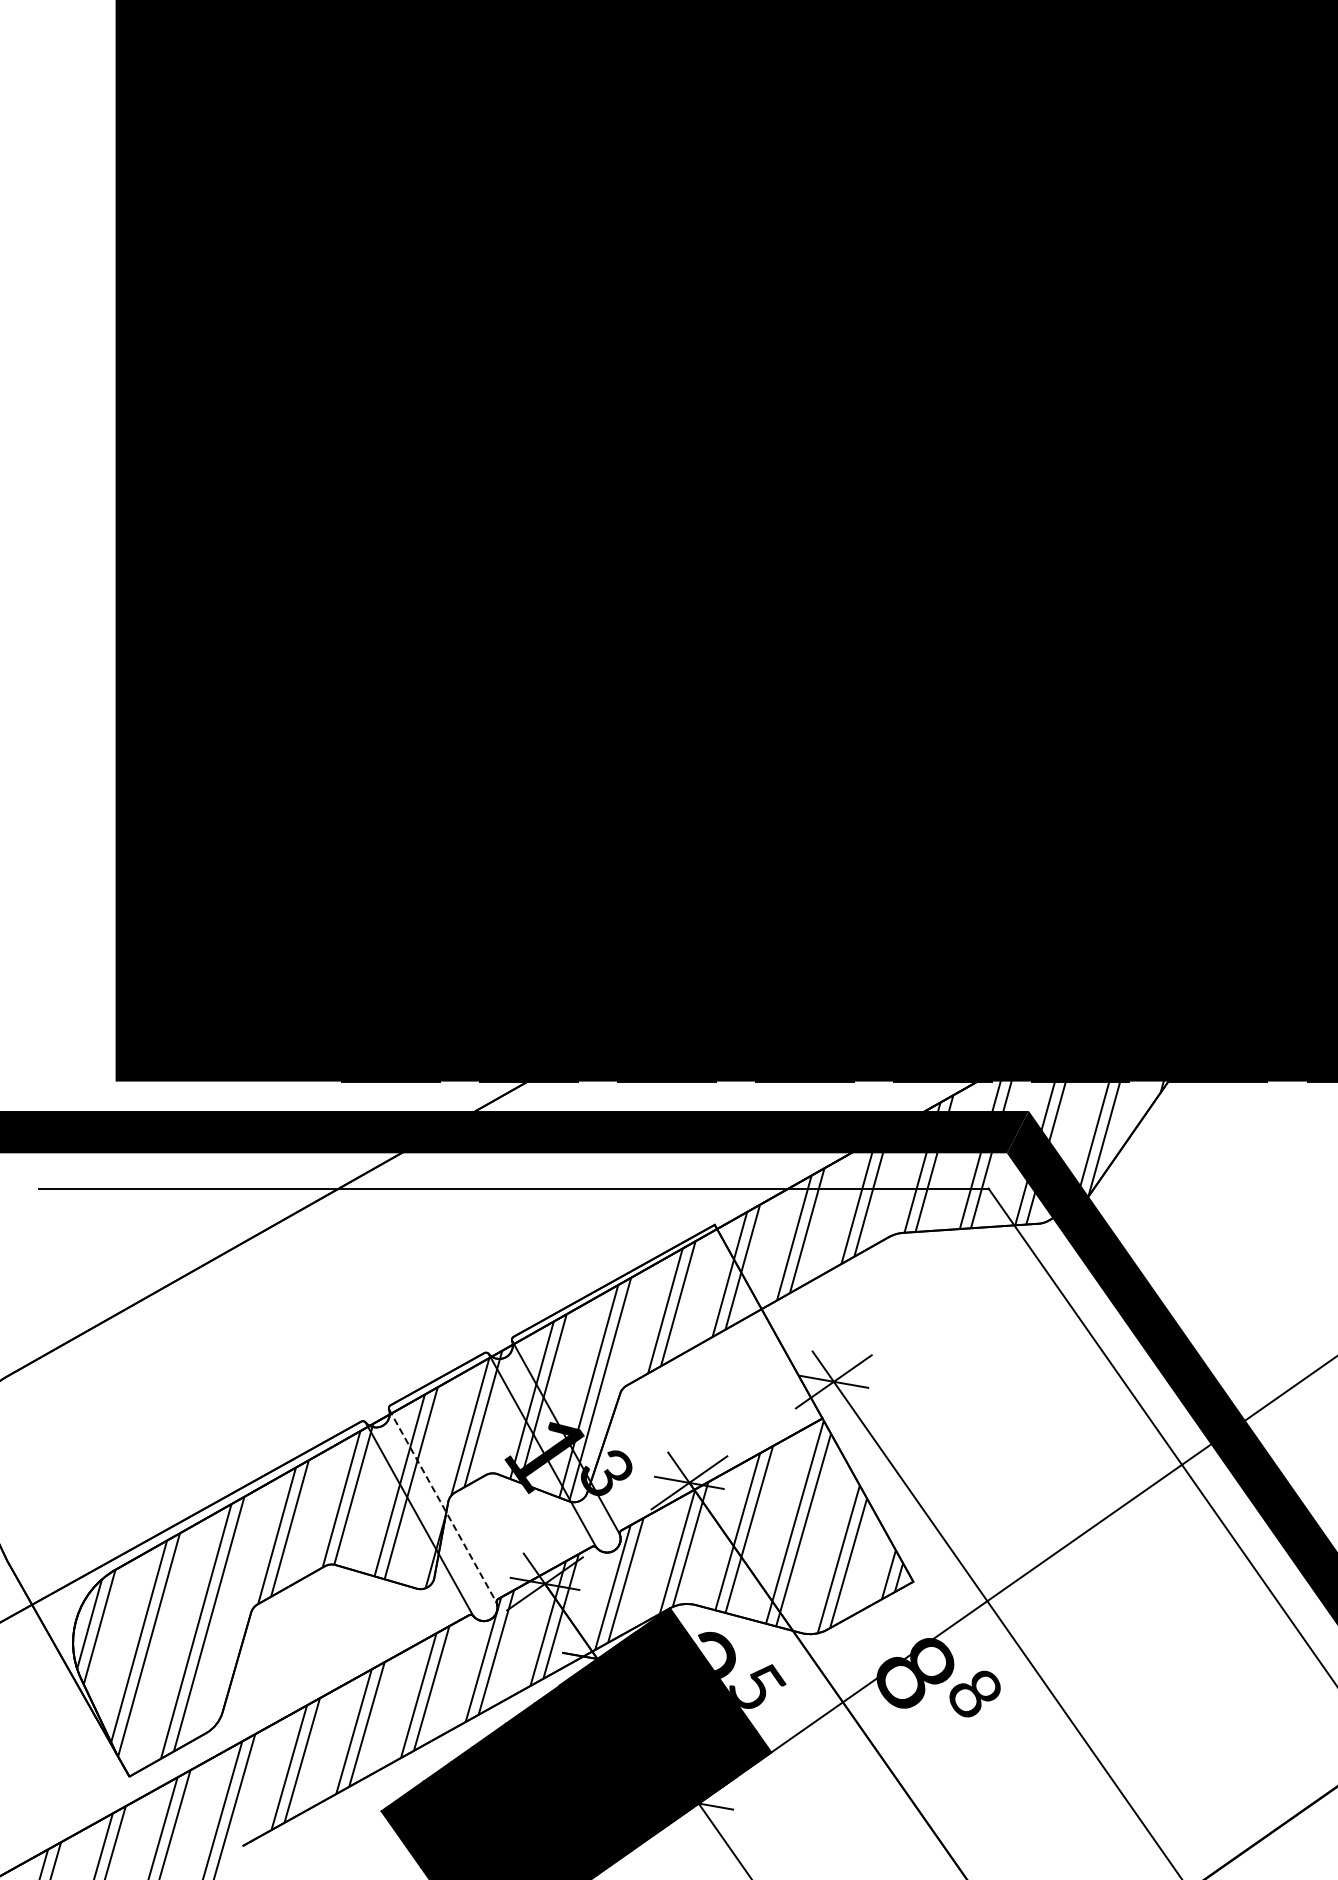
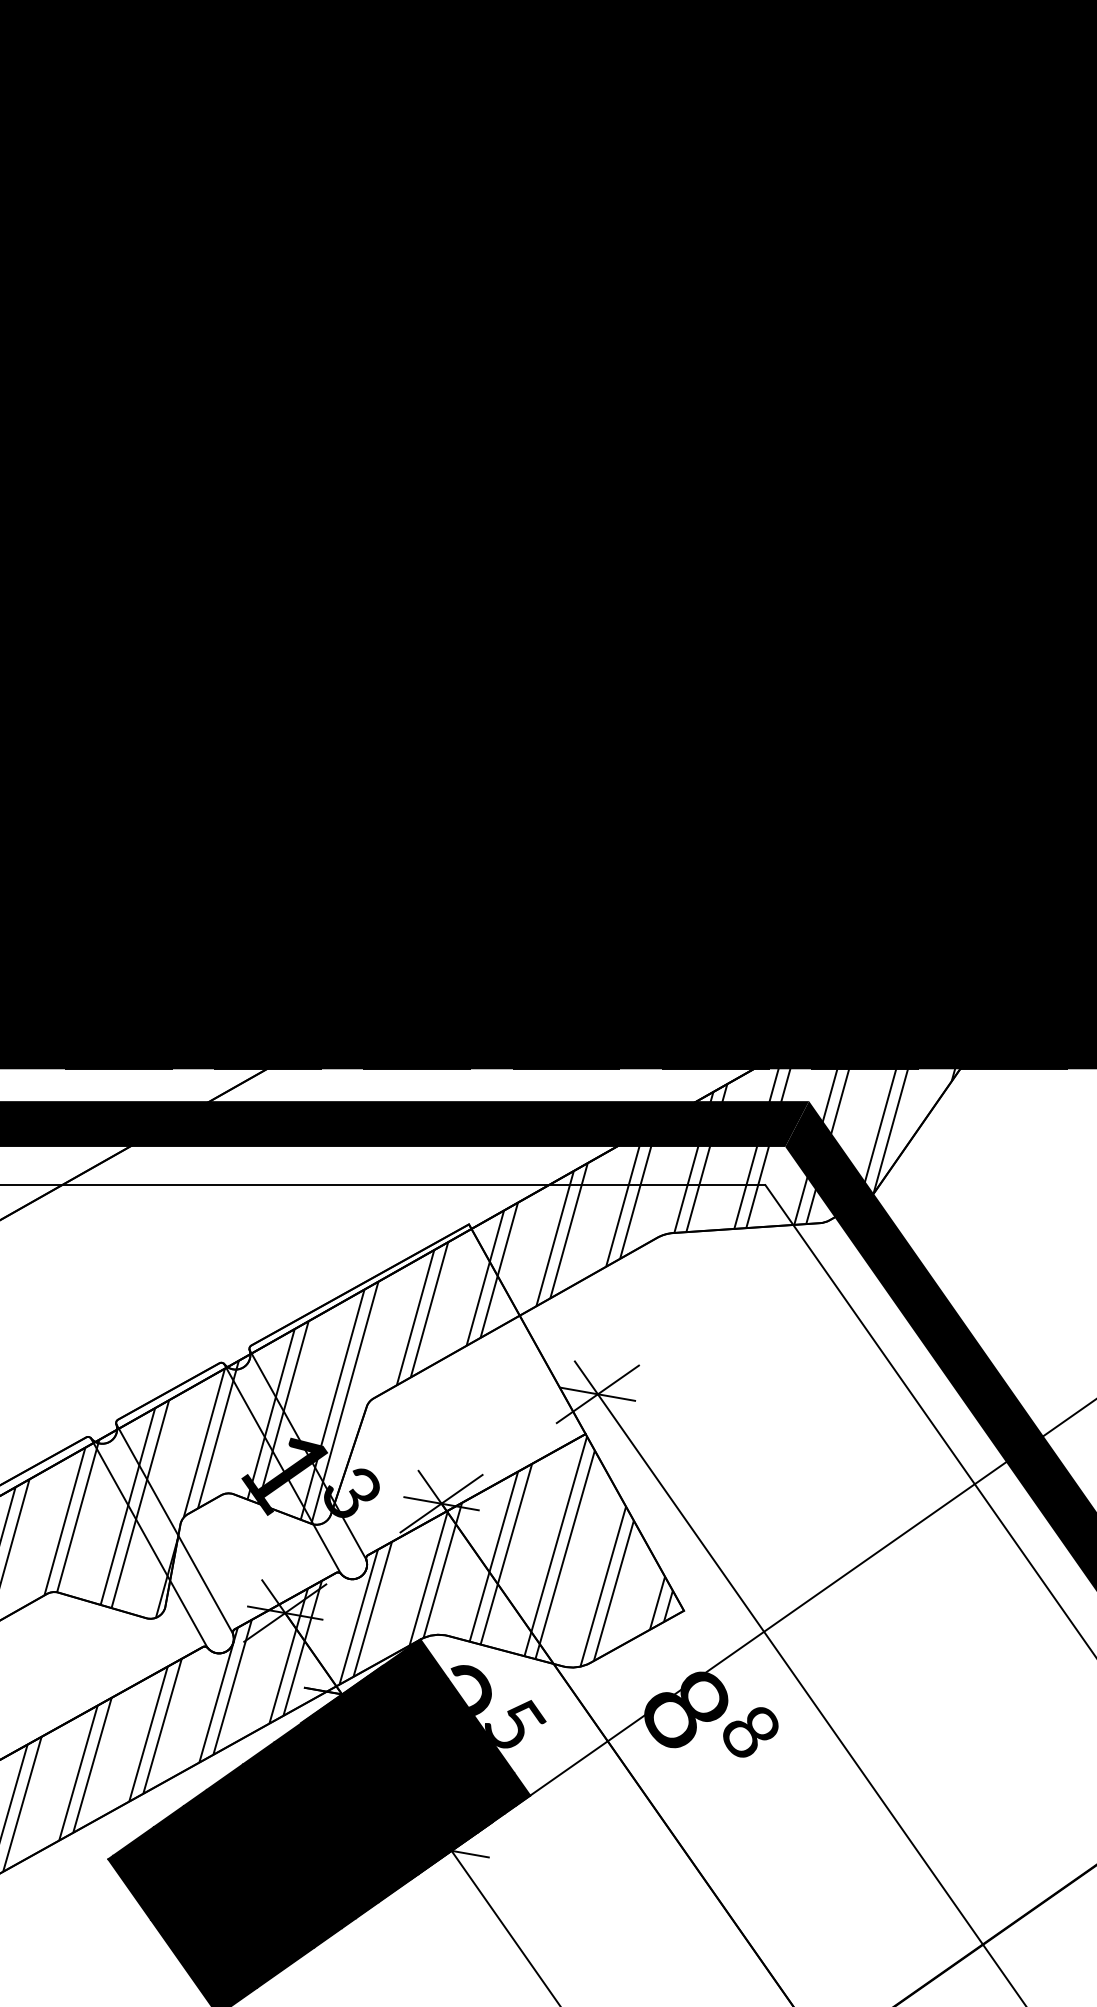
line: (442, 1506) -> (174, 1529), dashed -> solid

